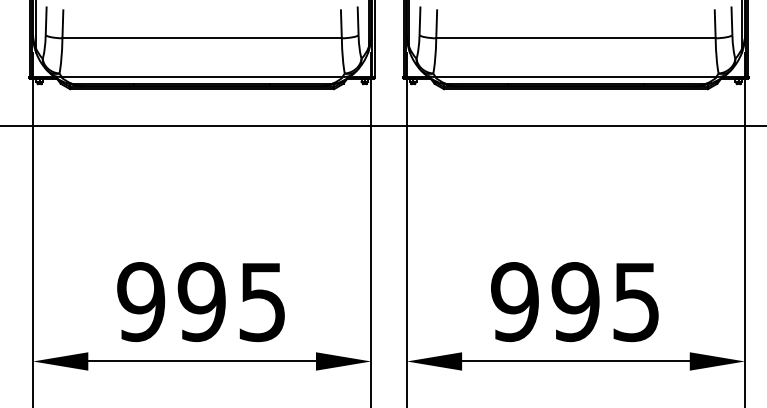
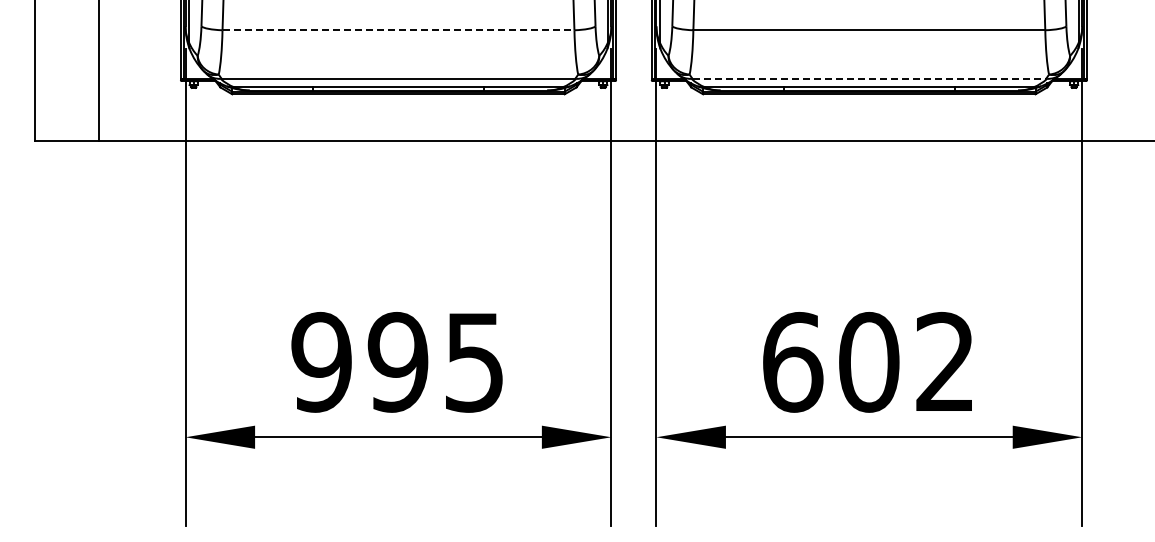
line: (202, 38) -> (398, 30), solid -> dashed
line: (576, 76) -> (869, 78), solid -> dashed
text: (574, 301) -> (867, 361), 995 -> 602

